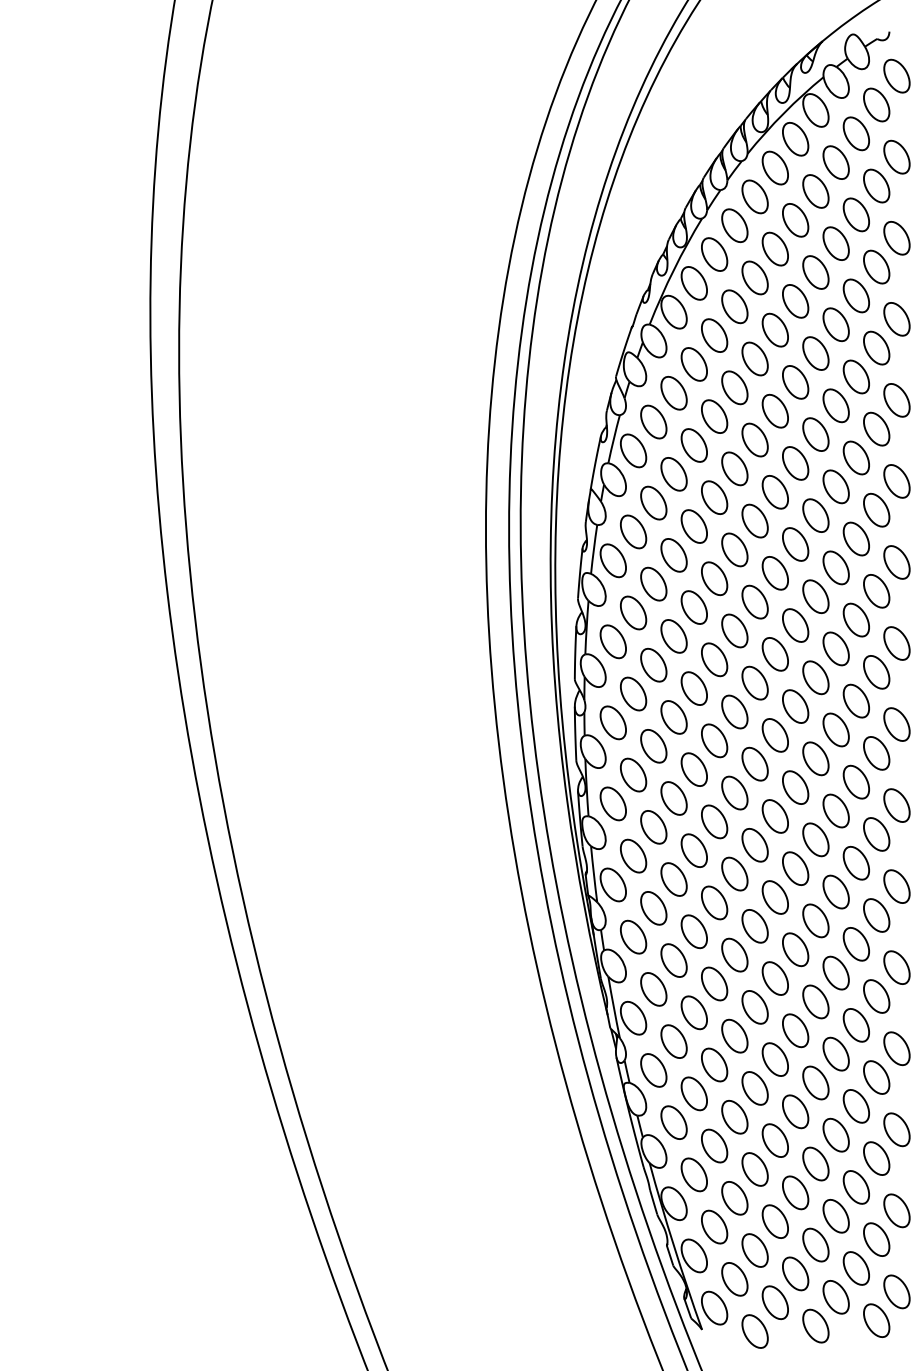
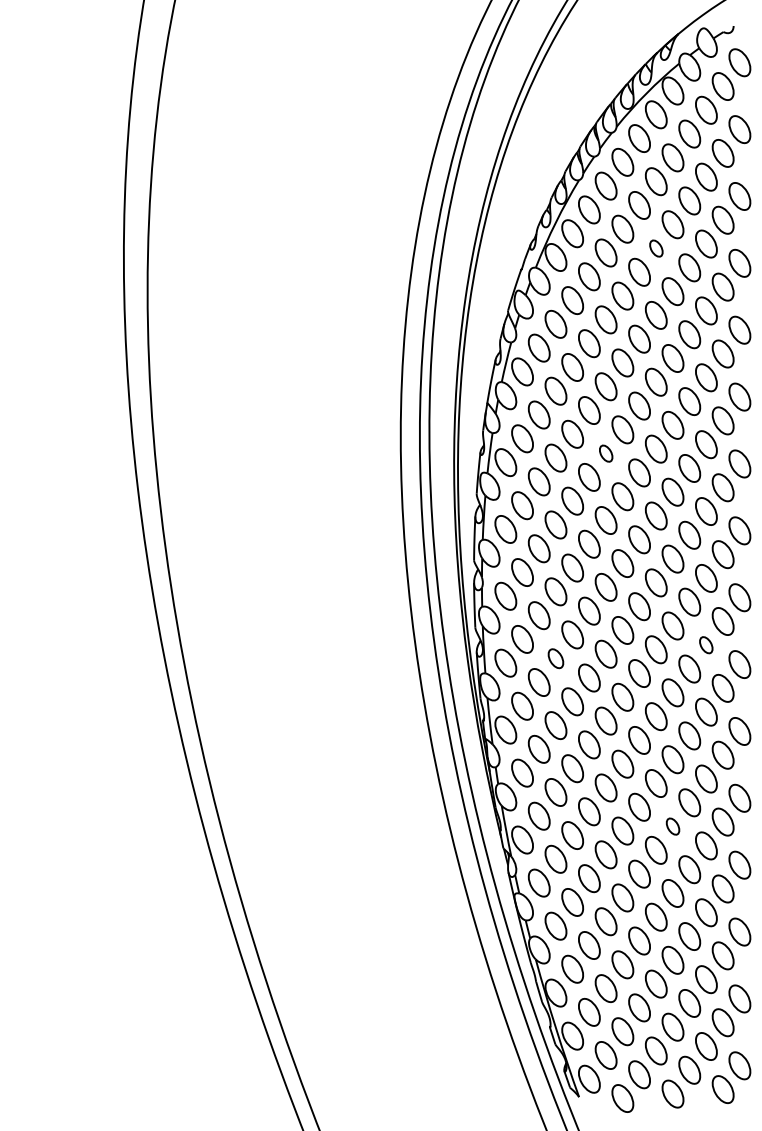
part: (795, 301) -> (656, 248), size x0.6
part: (734, 549) -> (605, 453), size x0.6
part: (855, 781) -> (705, 644), size x0.6
part: (673, 798) -> (555, 658), size x0.7
part: (815, 1001) -> (672, 826), size x0.6

